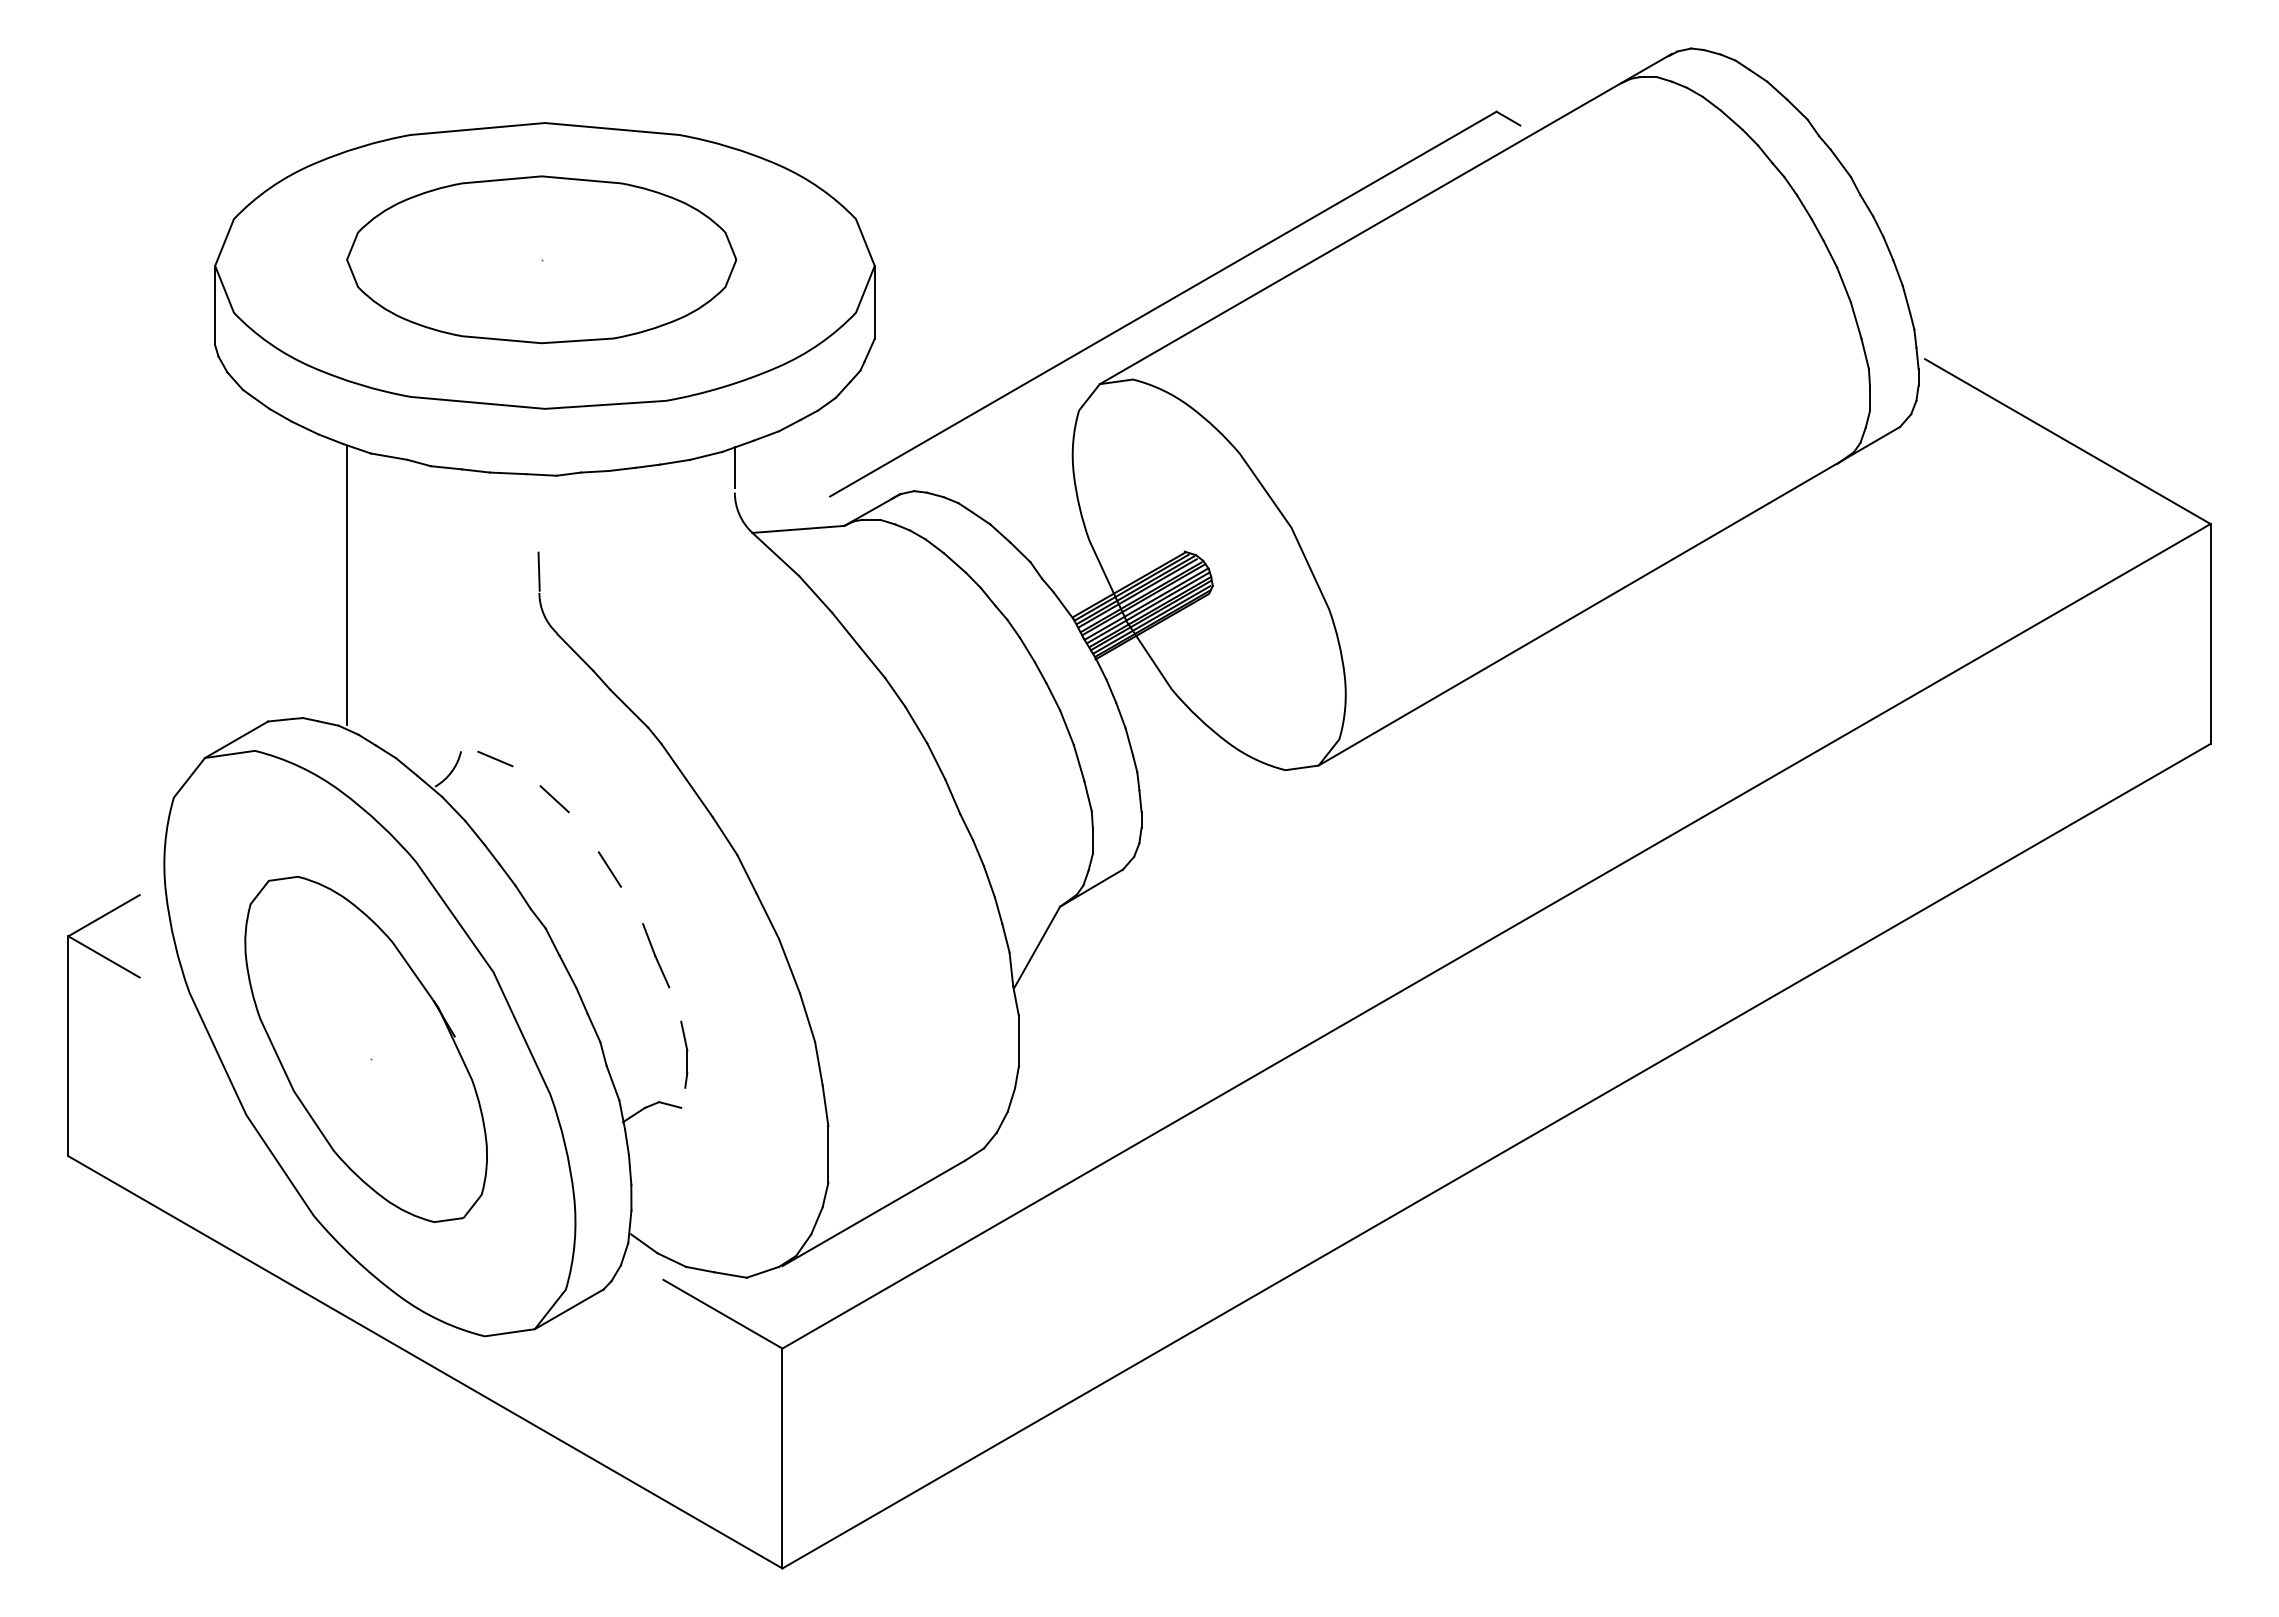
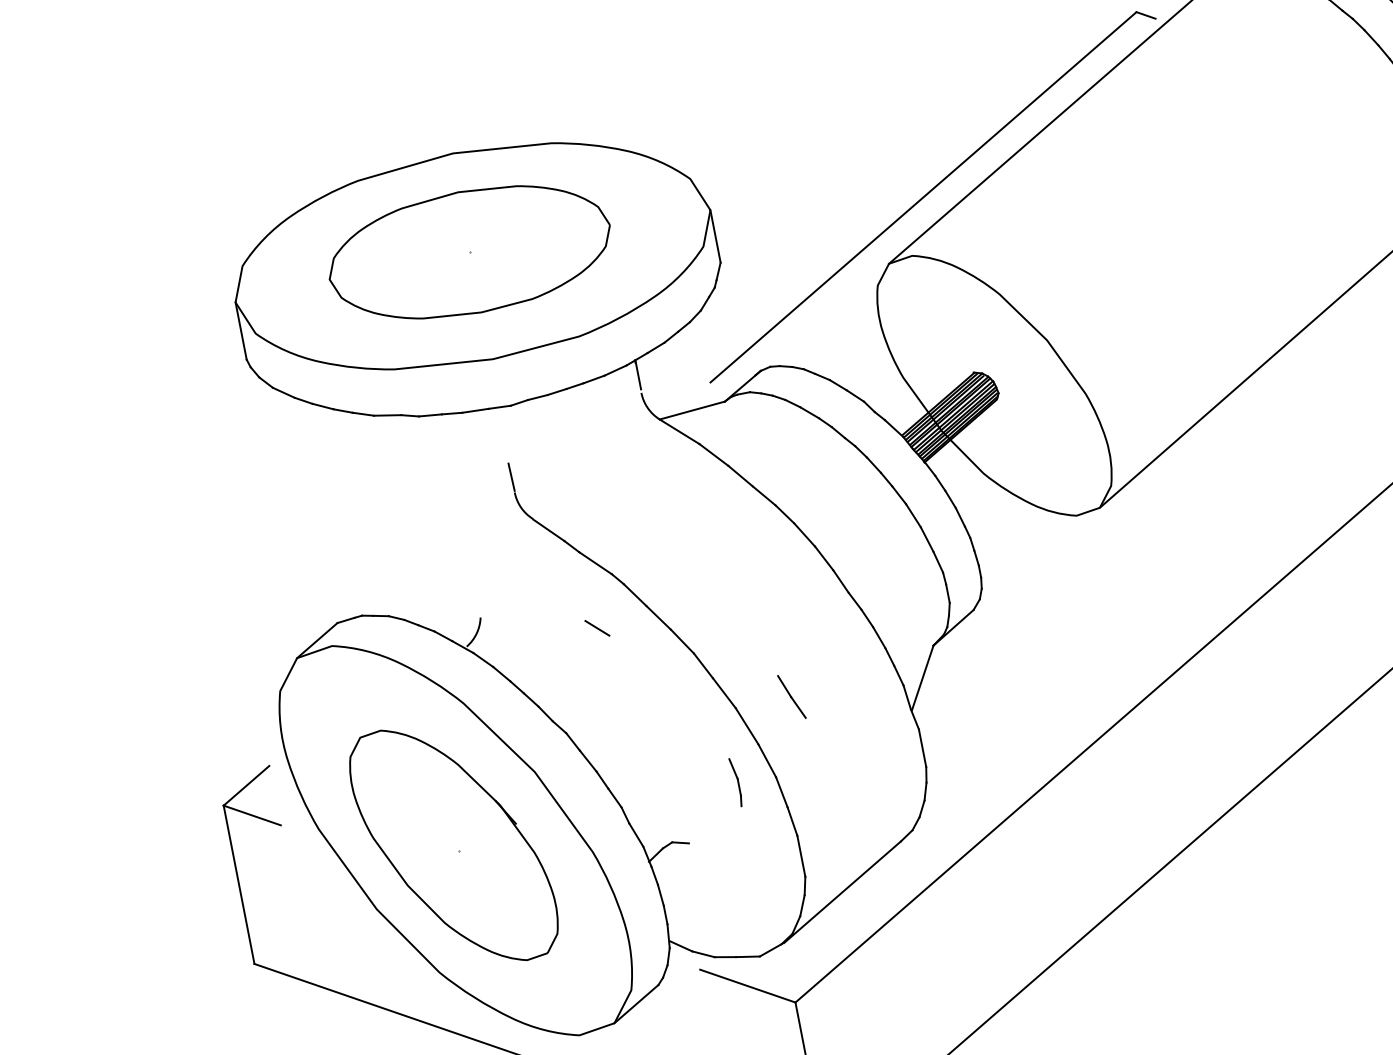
line: (347, 585) -> (375, 514), removed
line: (495, 758) -> (506, 617), removed
line: (554, 799) -> (597, 628), moved
line: (609, 869) -> (603, 681), removed
line: (656, 955) -> (792, 696), moved
part: (684, 1054) -> (736, 782), moved

